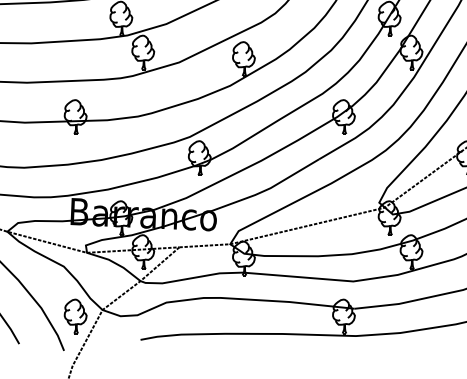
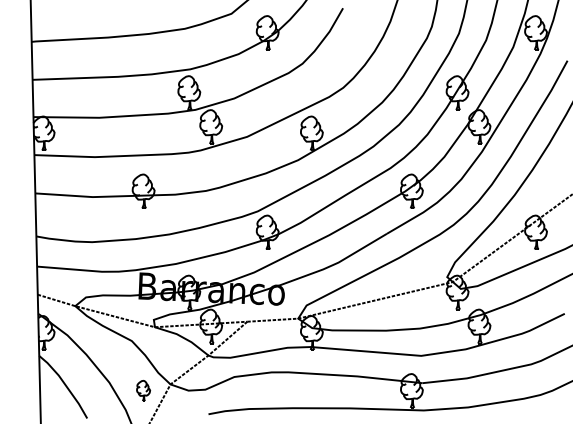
part: (75, 316) -> (143, 390), size x0.6

